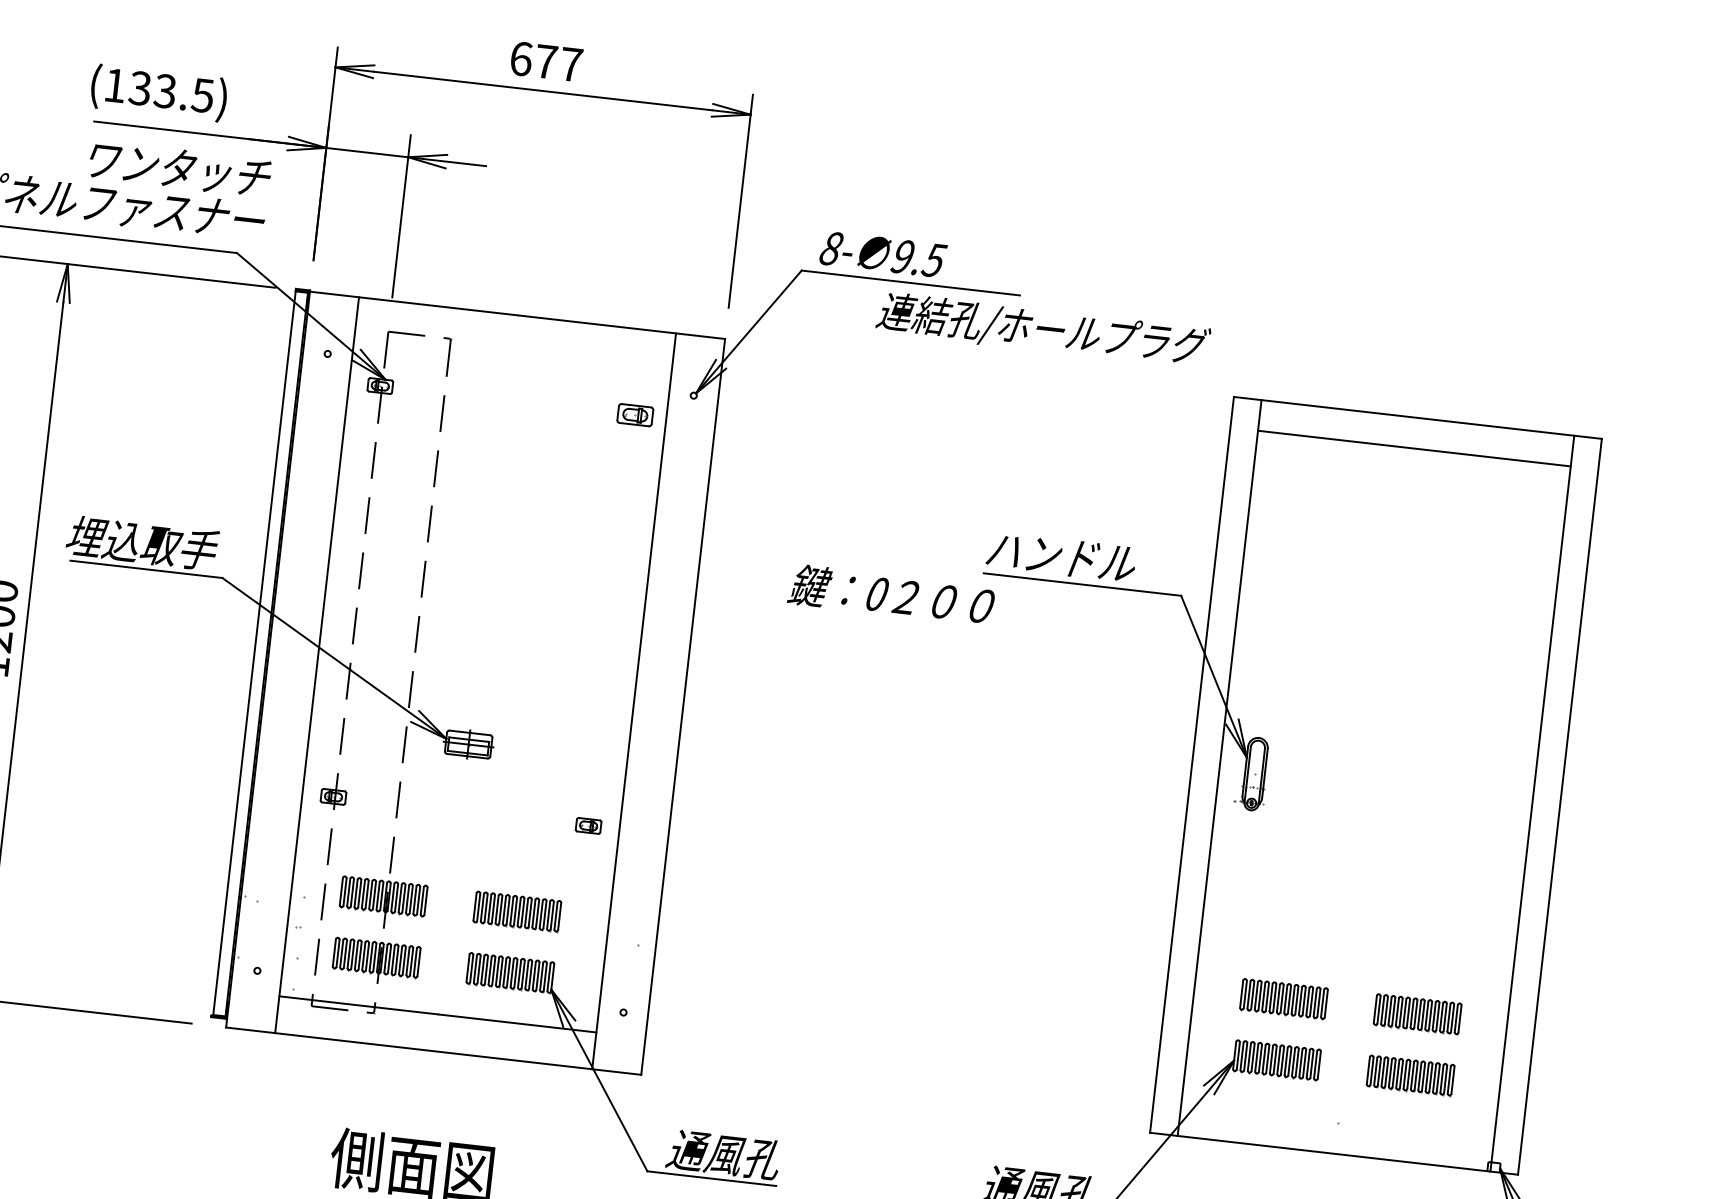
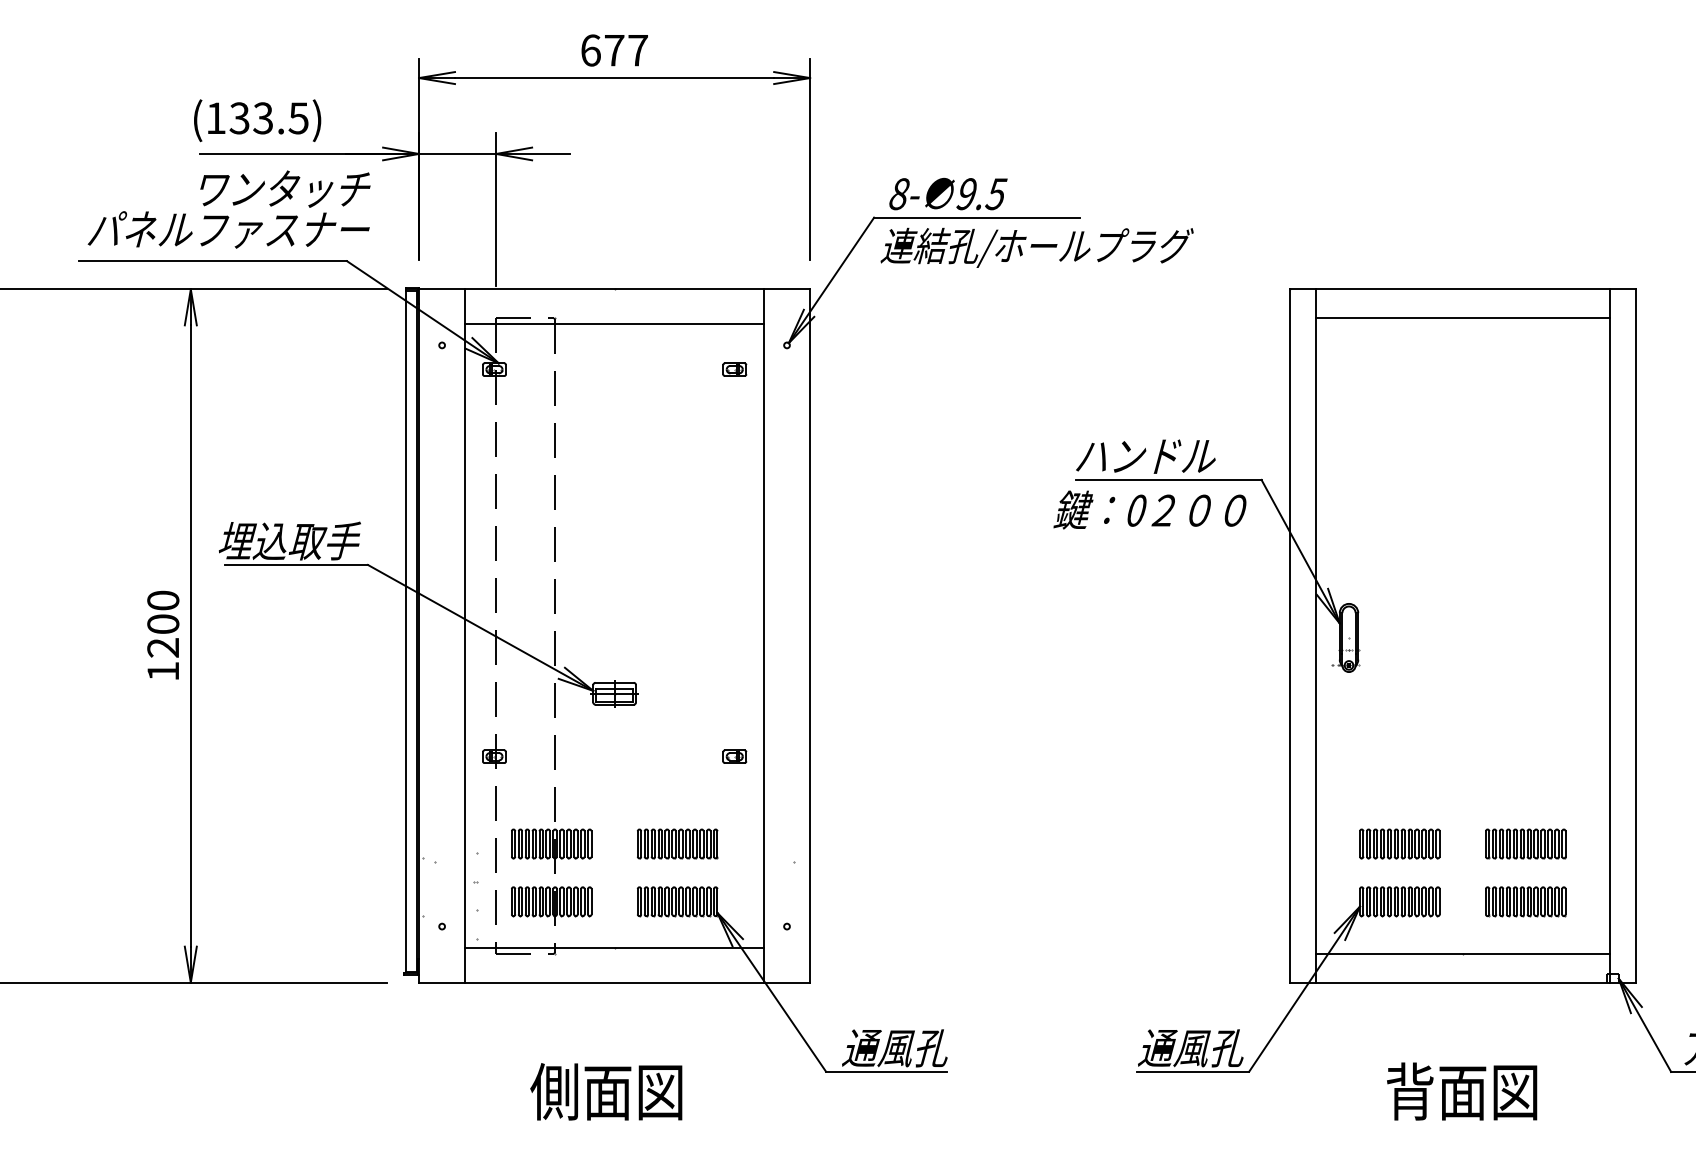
text: (1042, 330) -> (1036, 247), moved
line: (513, 352) -> (614, 324), added
part: (635, 414) -> (734, 369), size x0.71
text: (890, 594) -> (1149, 509), moved
line: (1337, 1122) -> (1462, 953), added

